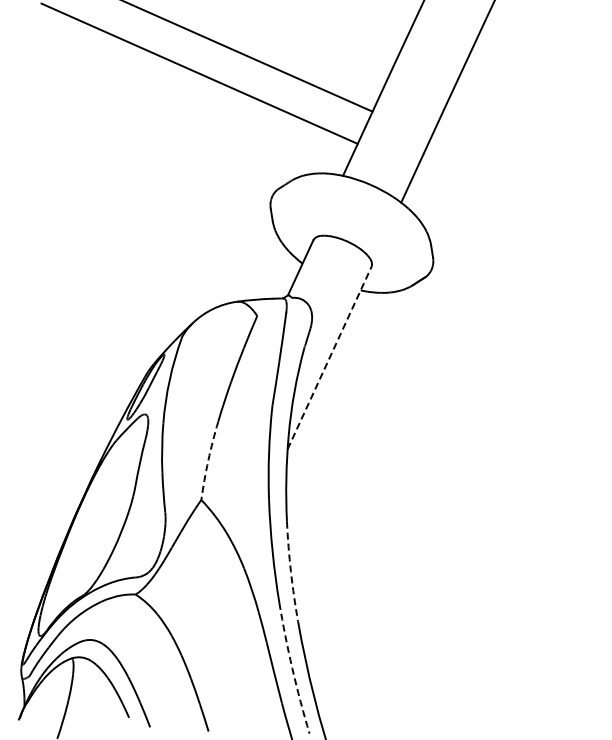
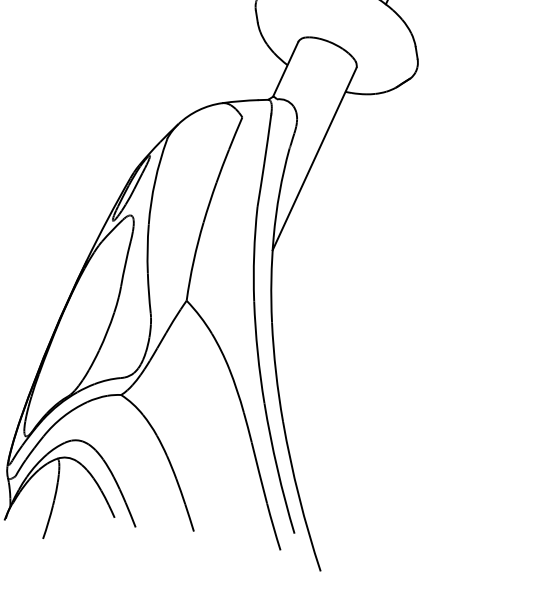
line: (329, 357) -> (314, 158), dashed -> solid
arc: (208, 460) -> (193, 261), dashed -> solid
arc: (290, 571) -> (275, 372), dashed -> solid
arc: (292, 668) -> (277, 468), dashed -> solid

